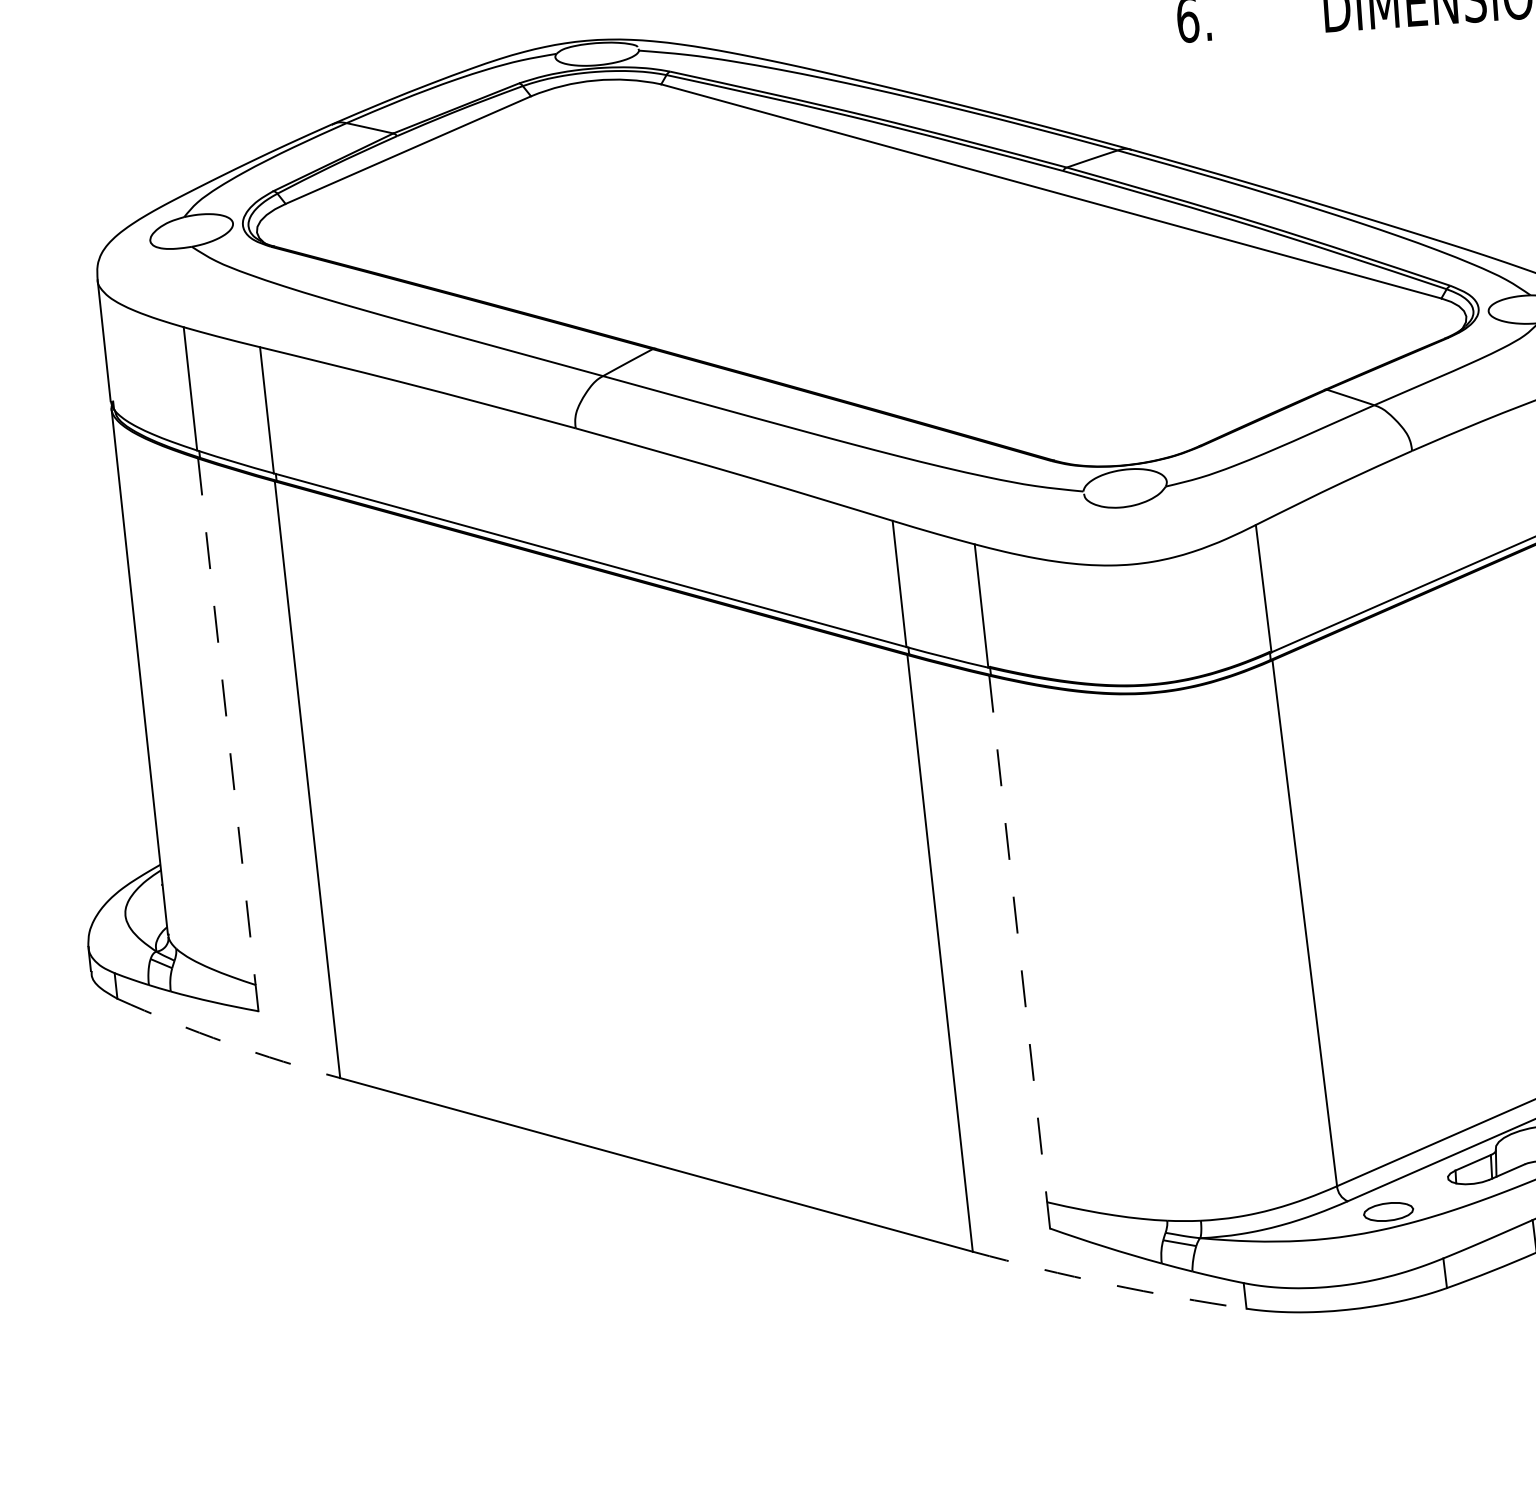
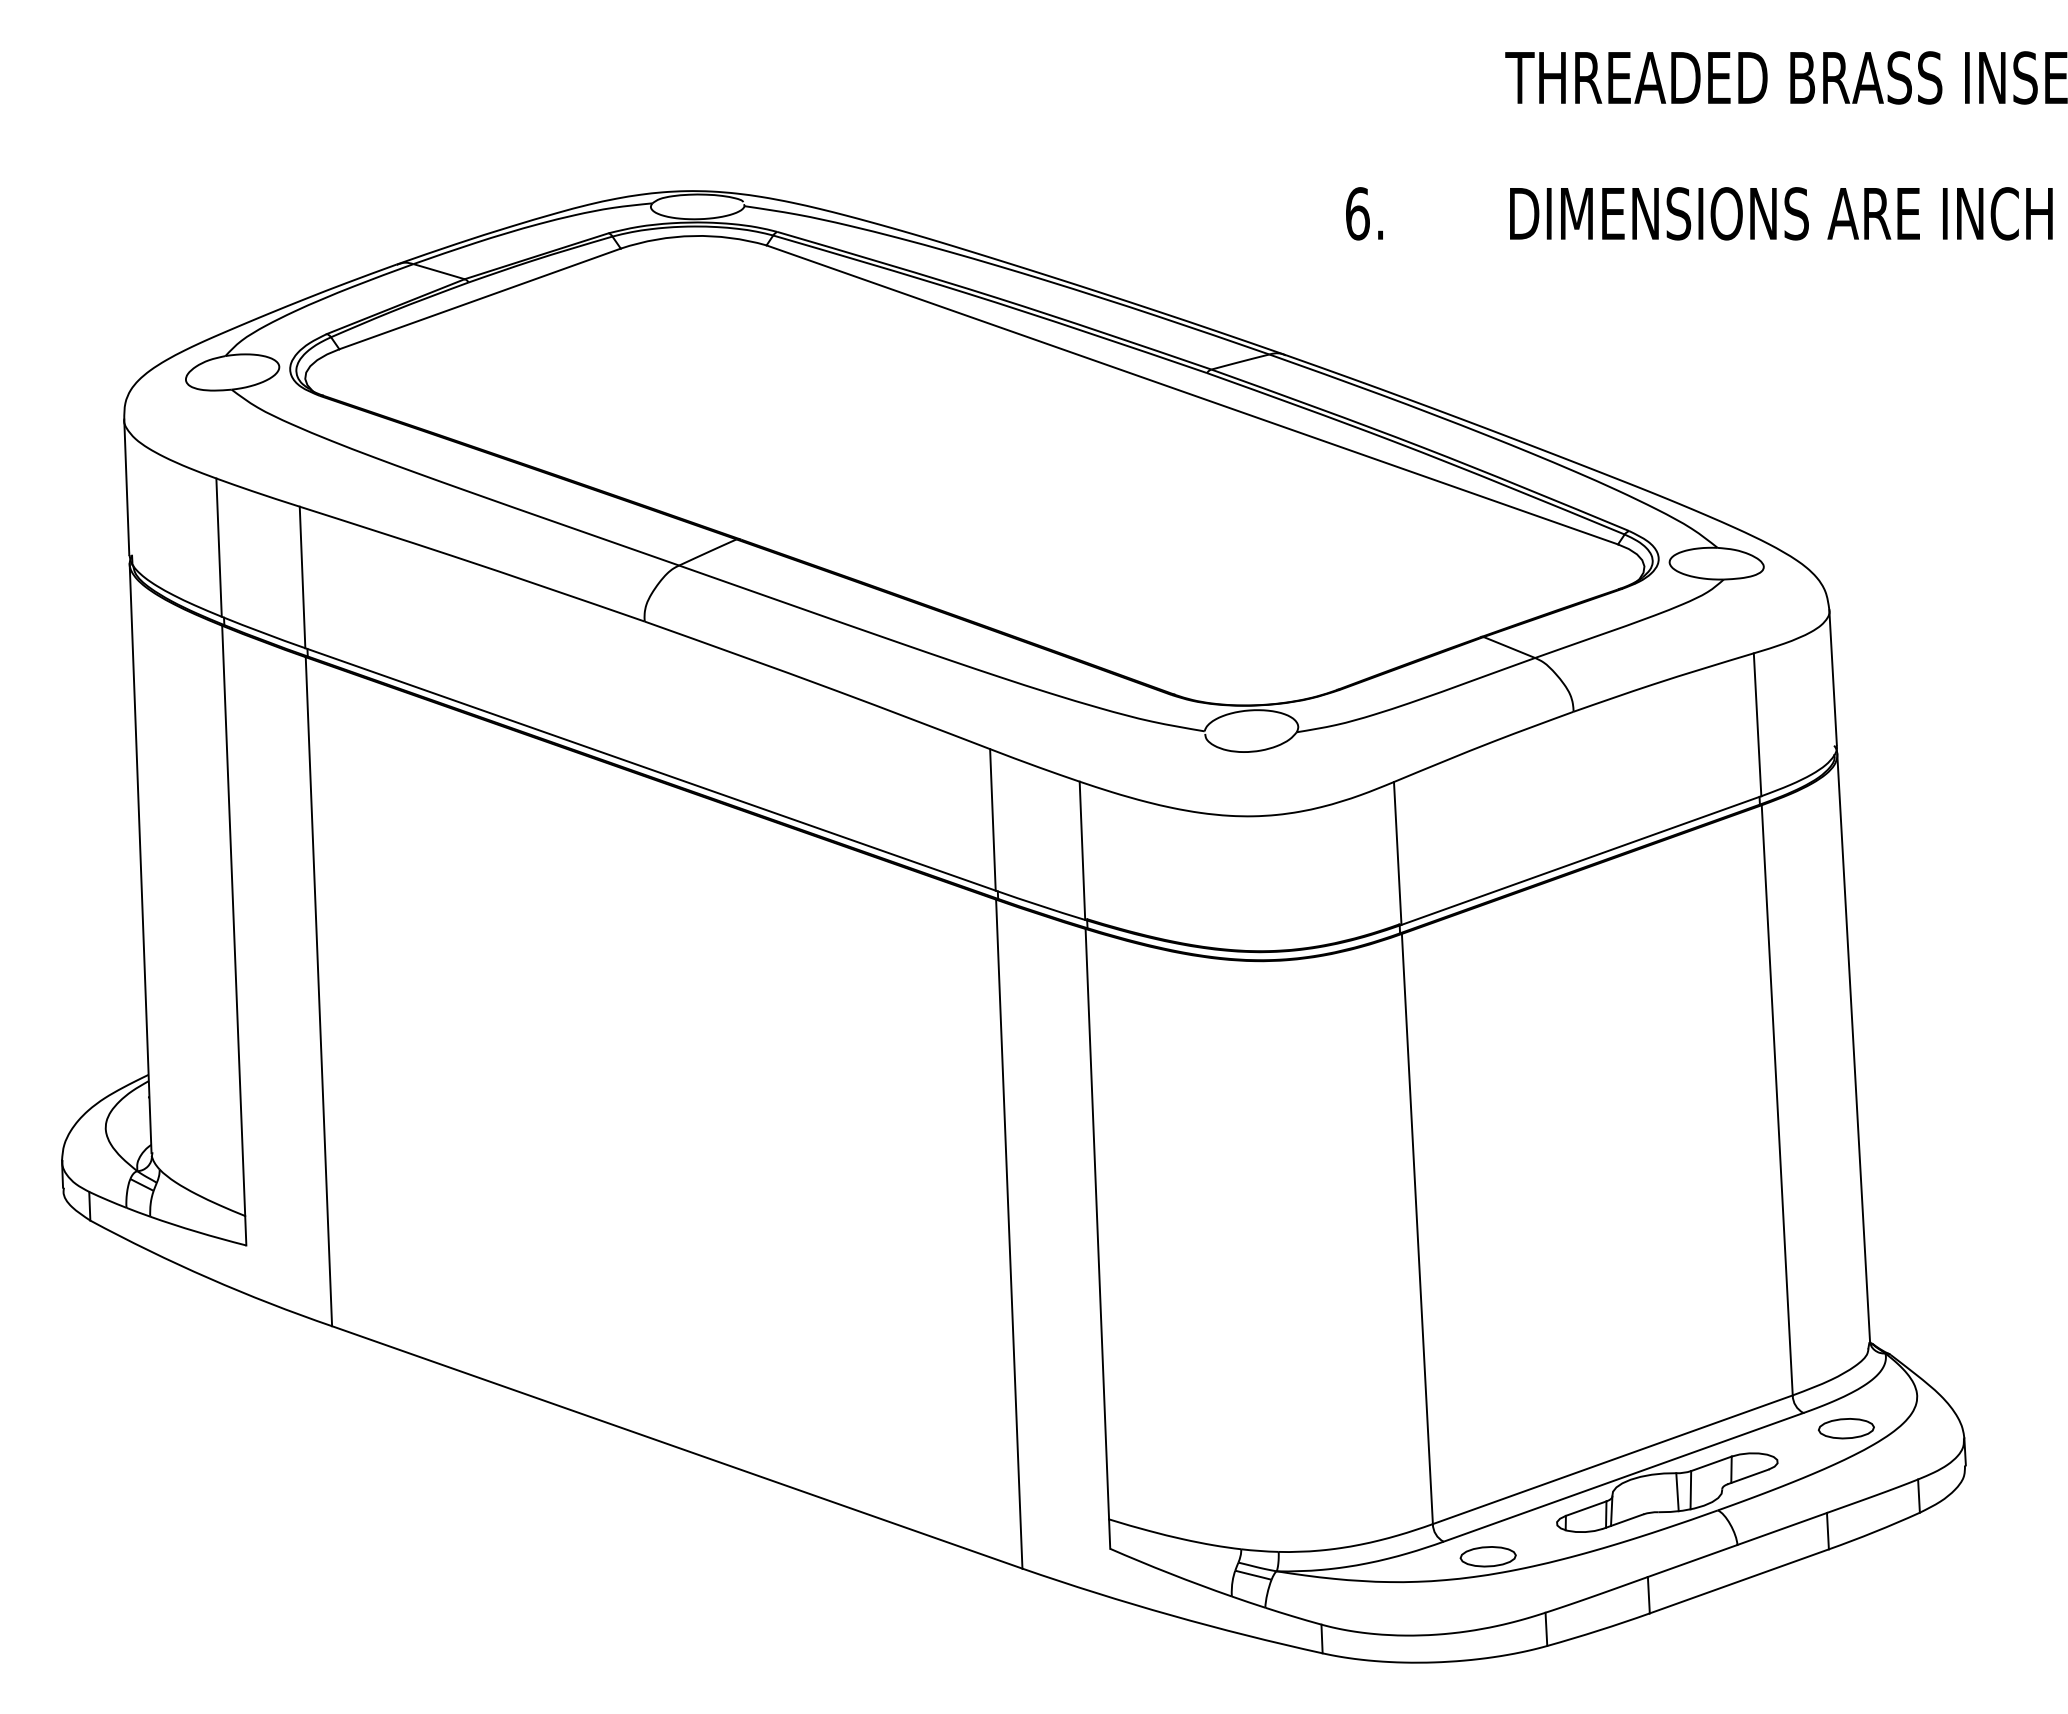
line: (226, 722) -> (233, 921), dashed -> solid
line: (1018, 939) -> (1097, 1224), dashed -> solid
arc: (227, 1043) -> (209, 1278), dashed -> solid
arc: (1109, 1284) -> (1171, 1615), dashed -> solid

